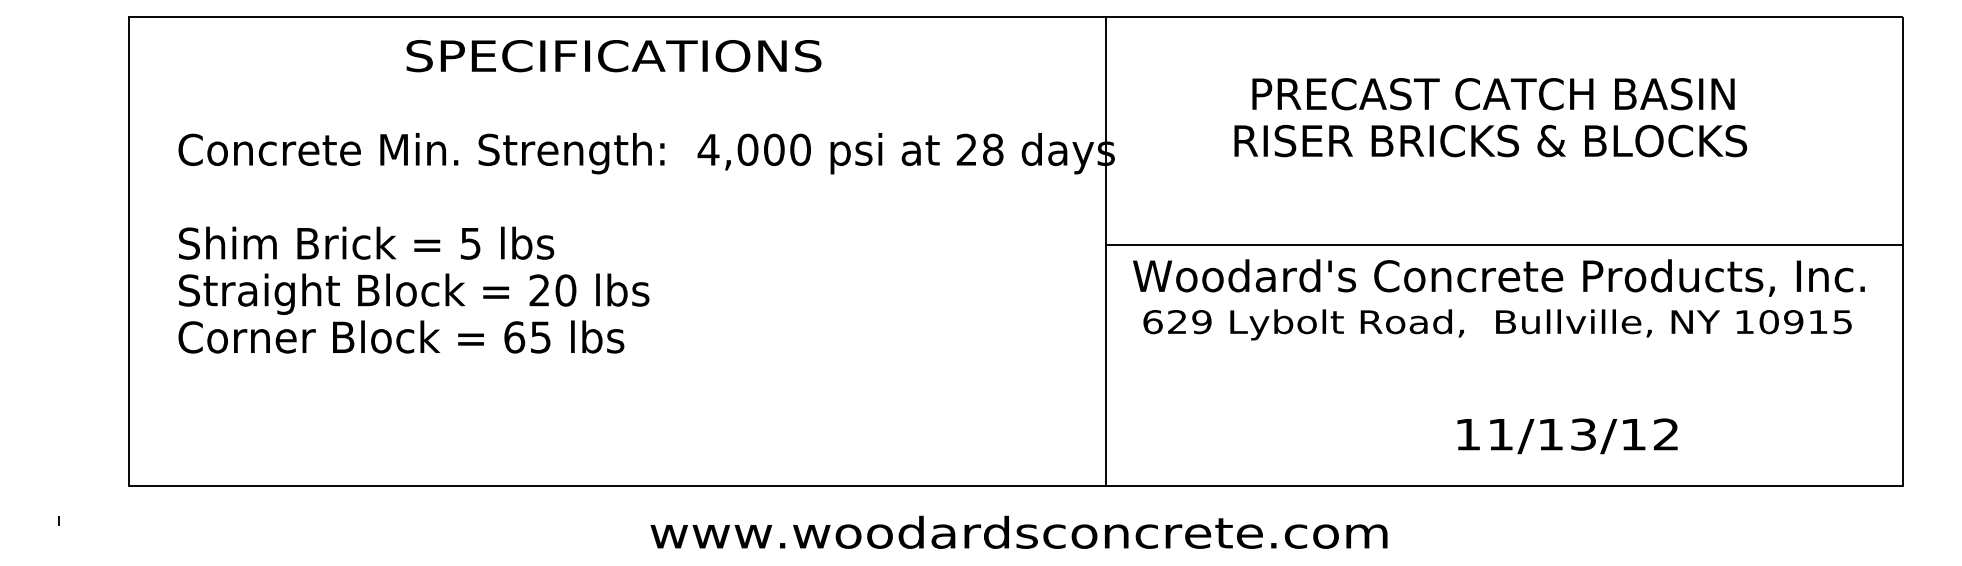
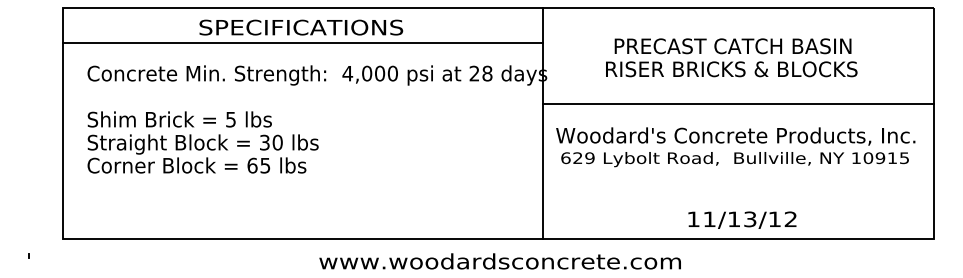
line: (616, 86) -> (302, 42), added
line: (1504, 245) -> (738, 104), moved
text: (538, 290) -> (264, 142), 20 -> 30
text: (1567, 434) -> (742, 219), moved

